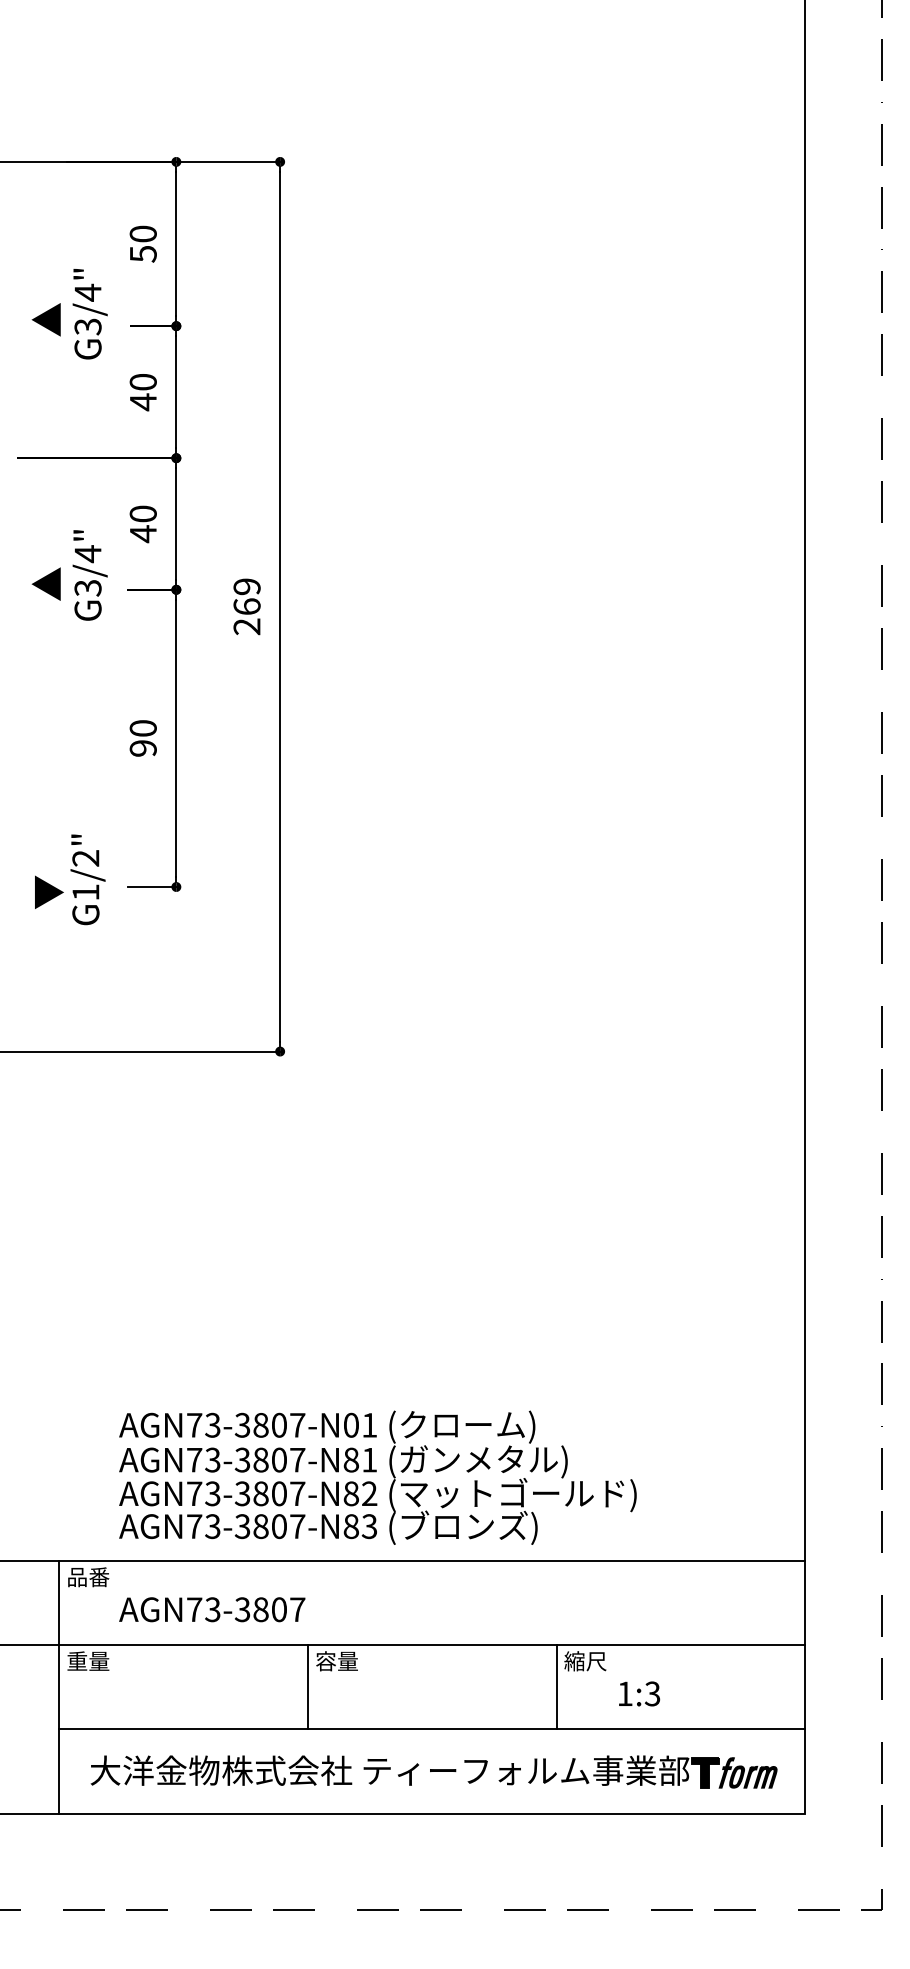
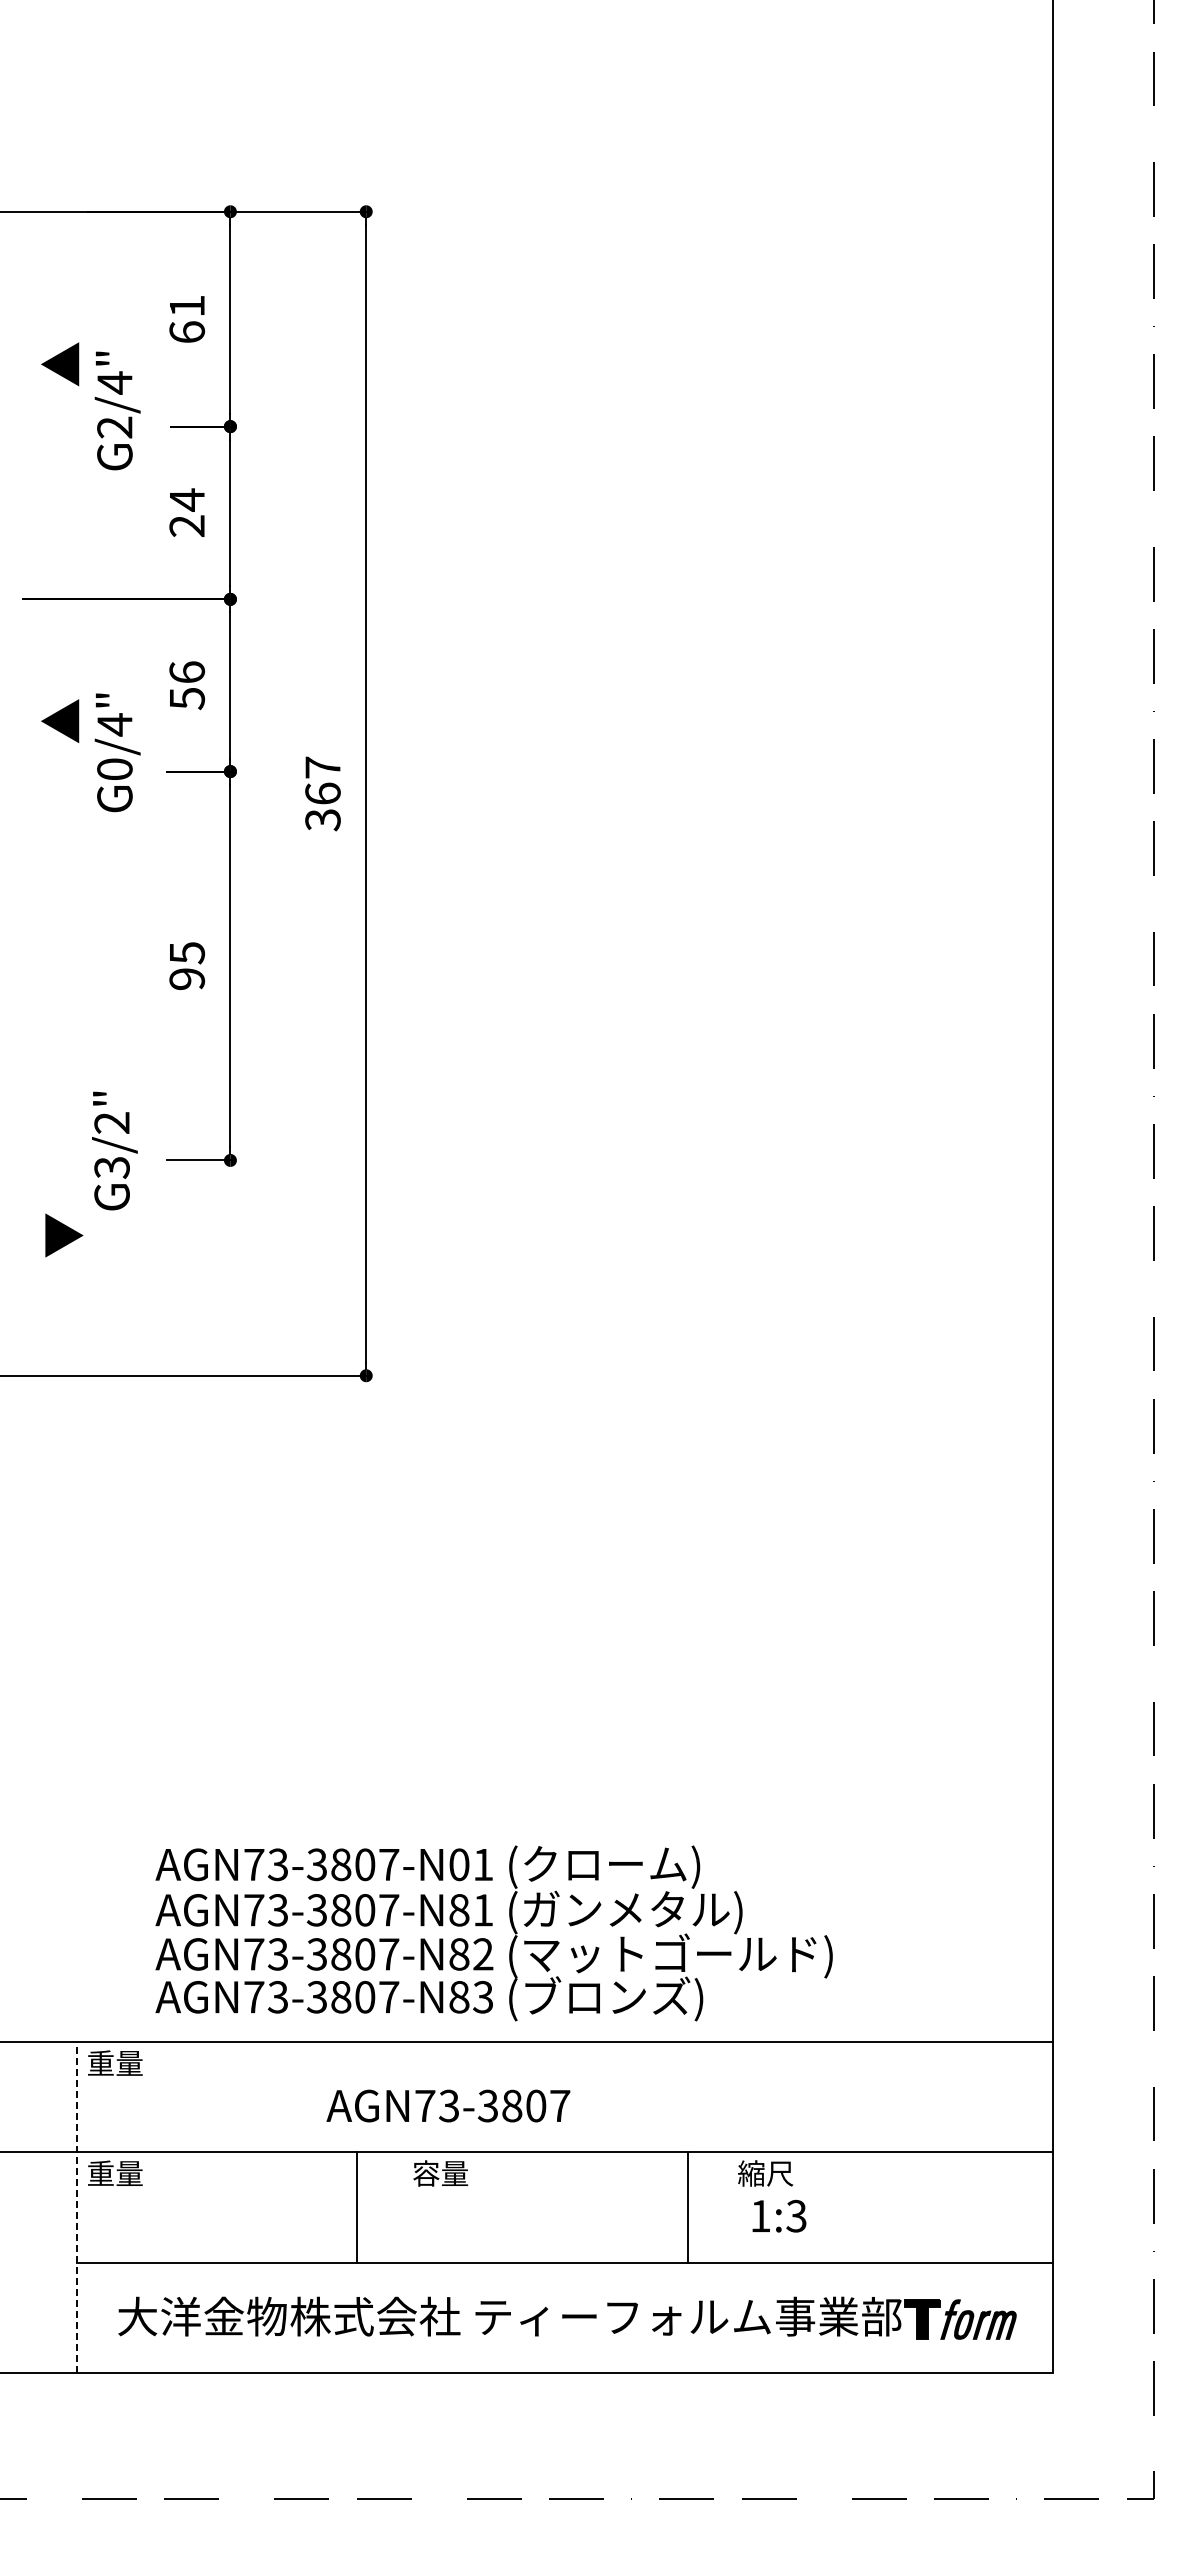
text: (143, 244) -> (187, 319), 50 -> 61
text: (46, 319) -> (60, 364), moved
text: (88, 326) -> (115, 427), G3/4" -> G2/4"
text: (143, 392) -> (187, 513), 40 -> 24
text: (143, 524) -> (187, 685), 40 -> 56
text: (46, 583) -> (60, 720), moved
text: (87, 588) -> (114, 769), G3/4" -> G0/4"
text: (246, 606) -> (322, 793), 269 -> 367
text: (142, 728) -> (186, 953), 90 -> 95
text: (49, 892) -> (64, 1235), moved
text: (85, 893) -> (111, 1168), G1/2" -> G3/2"
text: (88, 1577) -> (115, 2063), 品番 -> 重量
text: (212, 1609) -> (448, 2105), moved
line: (59, 1687) -> (77, 2207), solid -> dashed
line: (307, 1687) -> (356, 2207), moved
line: (557, 1687) -> (688, 2207), moved
text: (639, 1693) -> (779, 2215), moved

